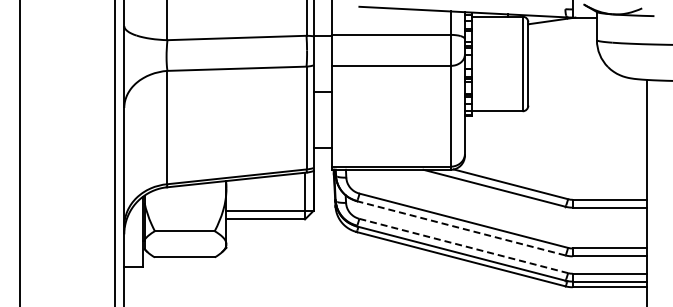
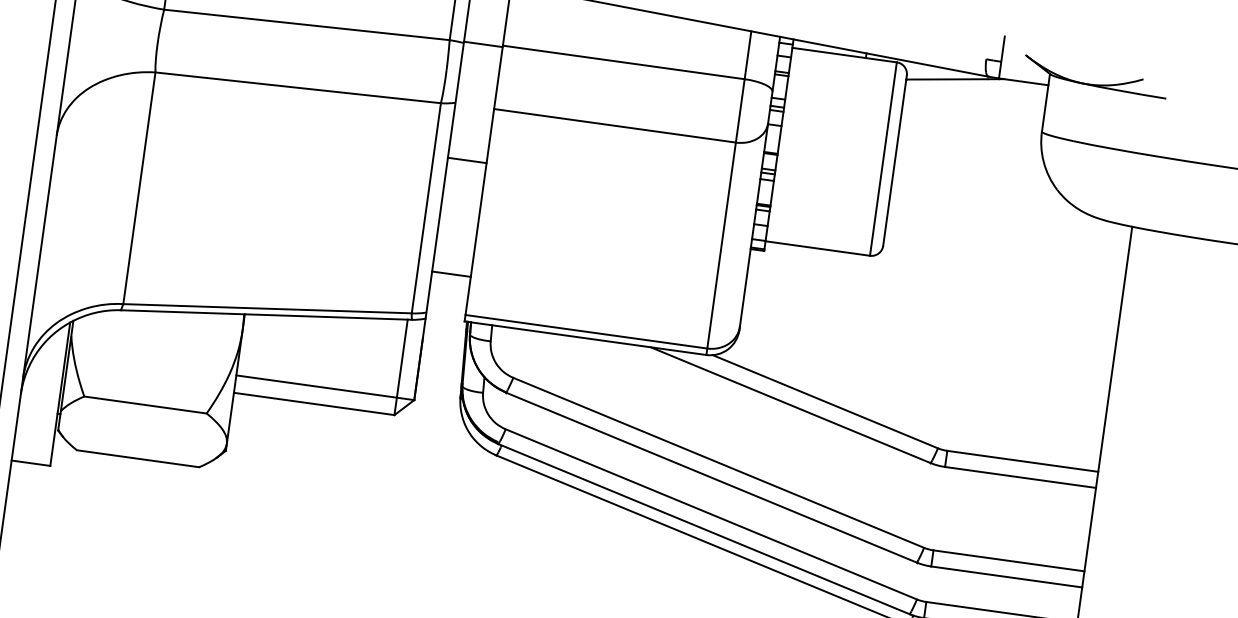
line: (461, 228) -> (711, 477), dashed -> solid
line: (463, 246) -> (710, 515), dashed -> solid

